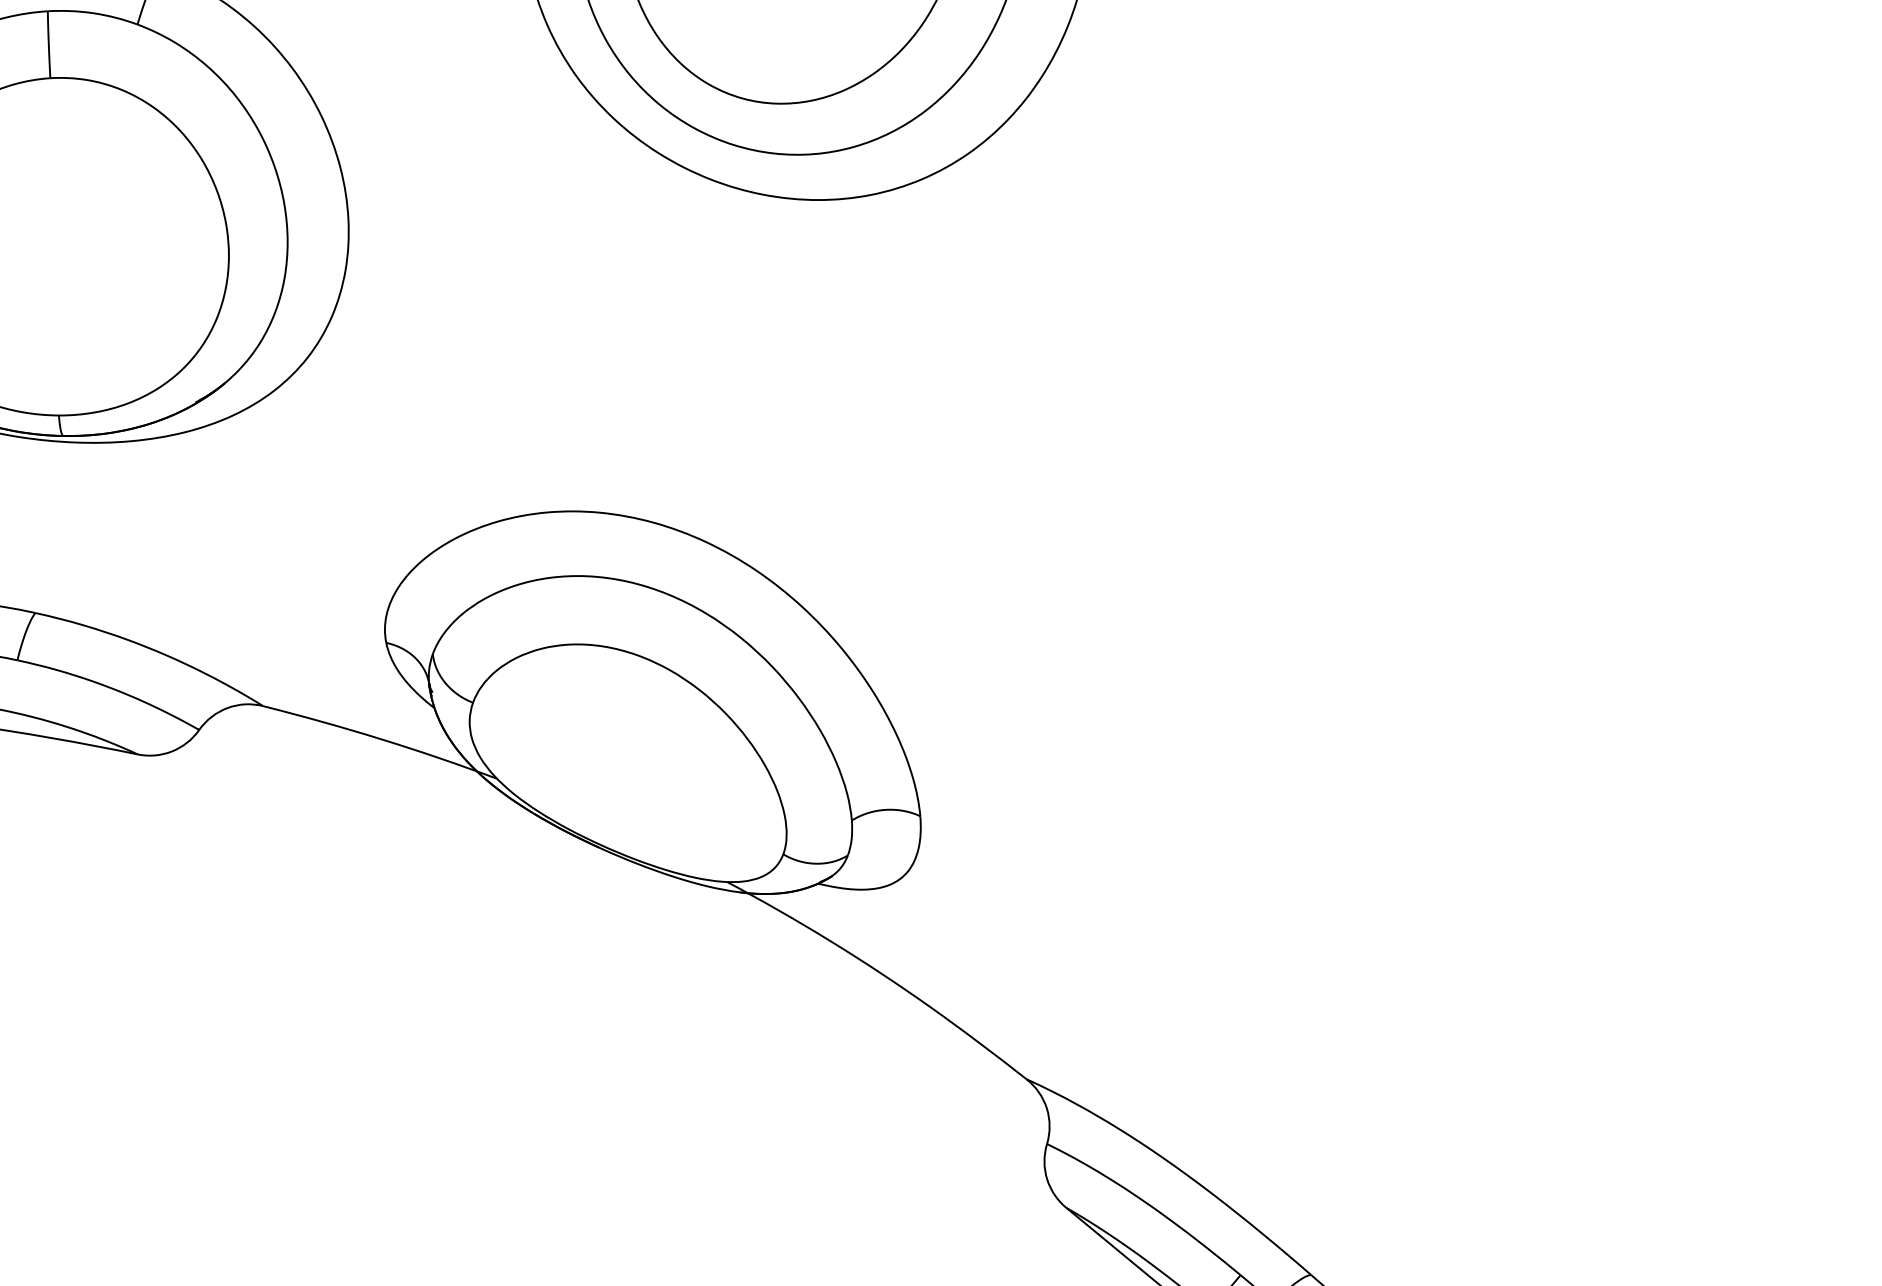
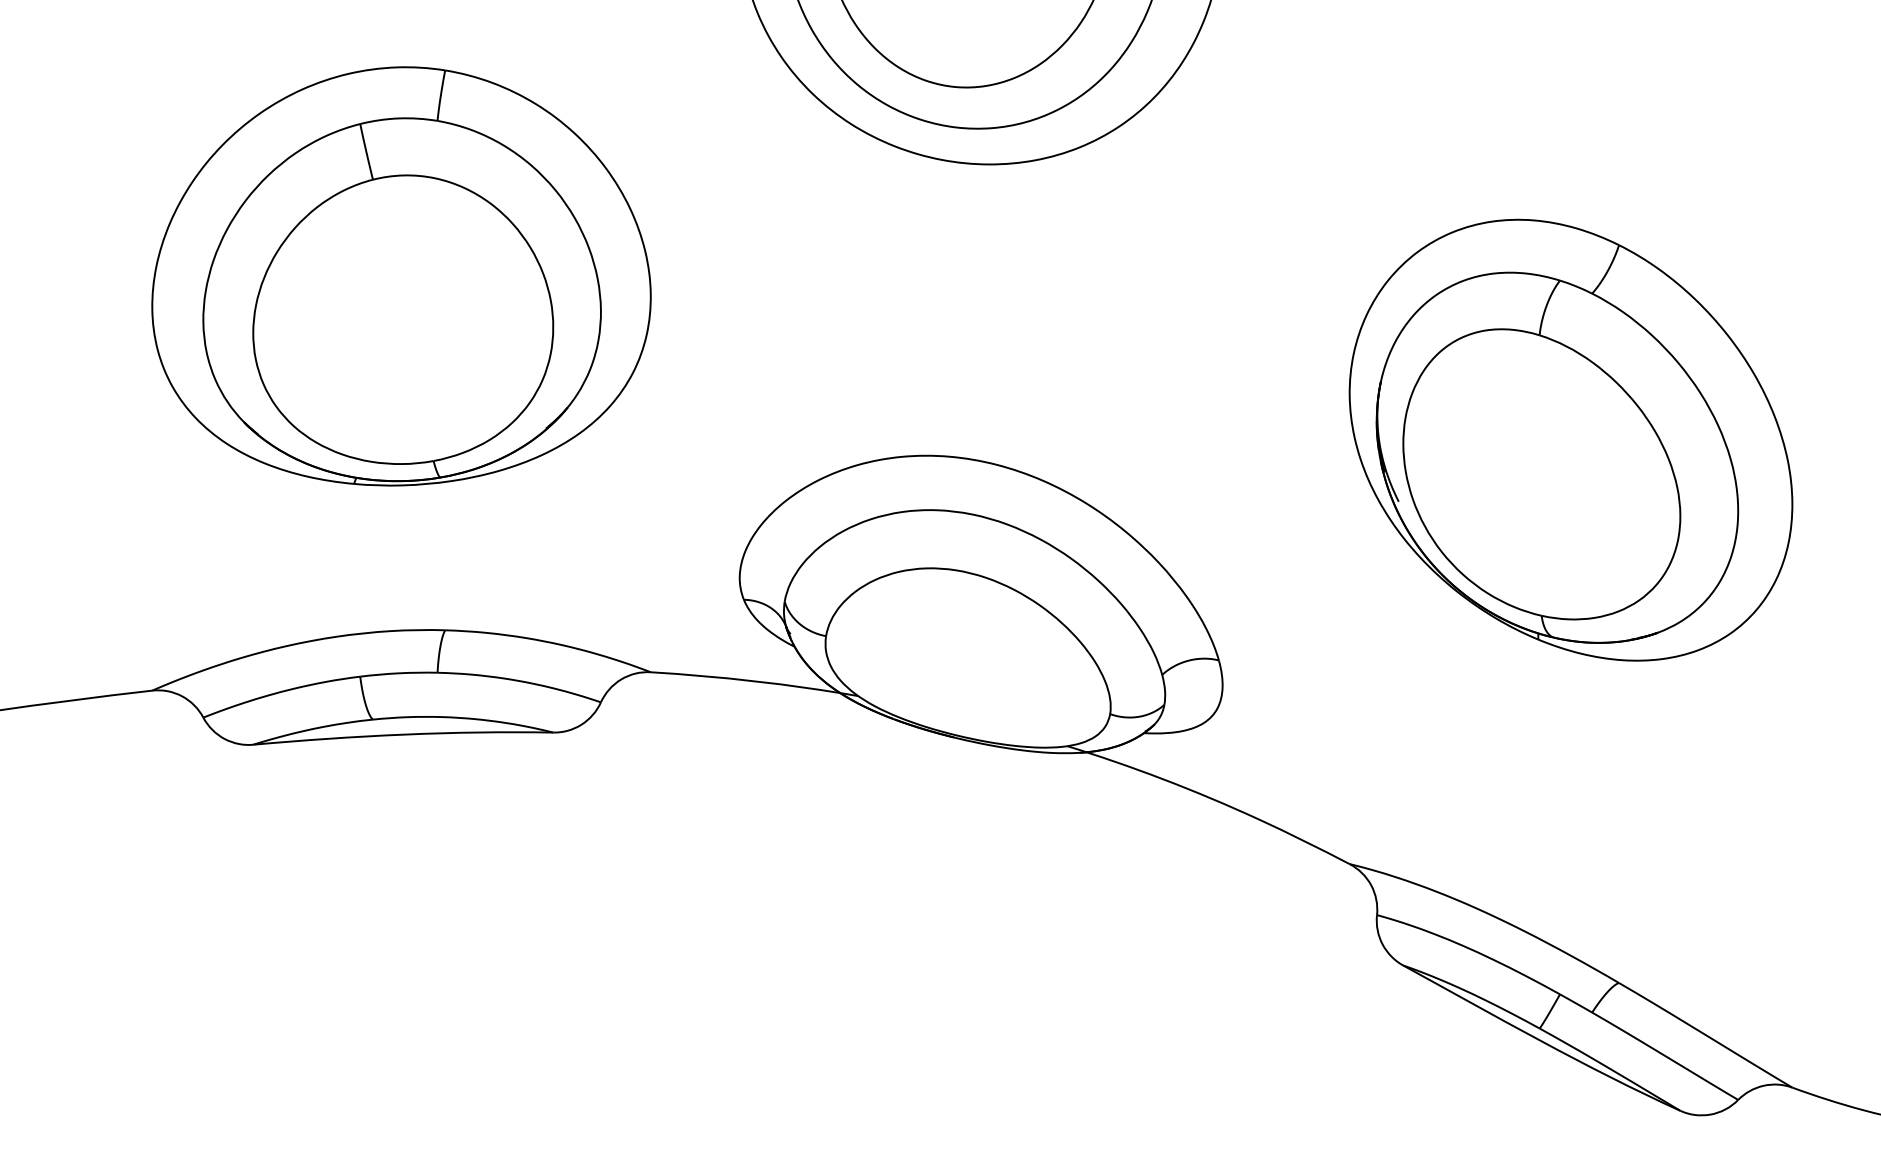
part: (1373, 638) -> (1570, 439), added

